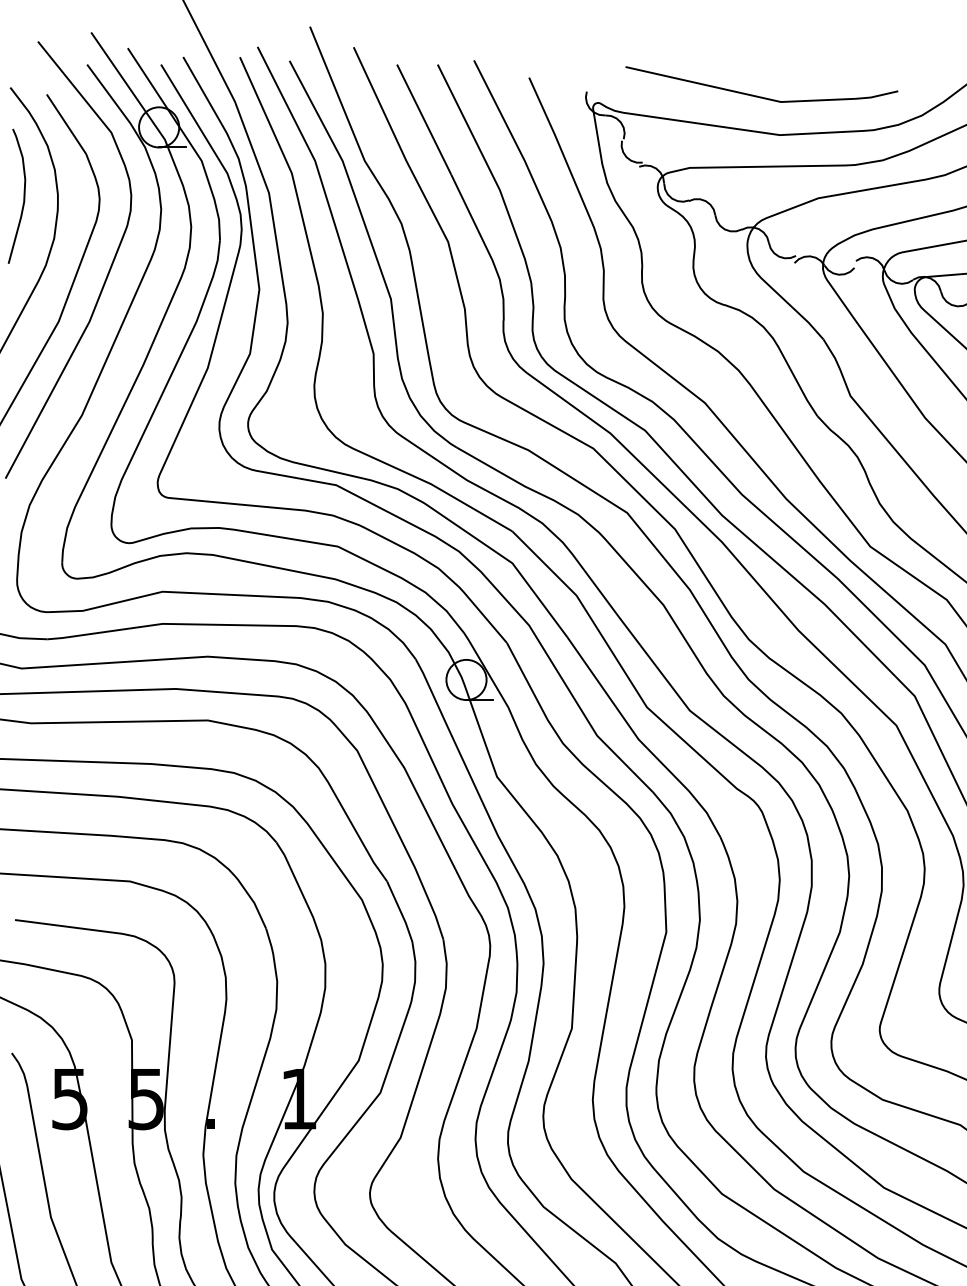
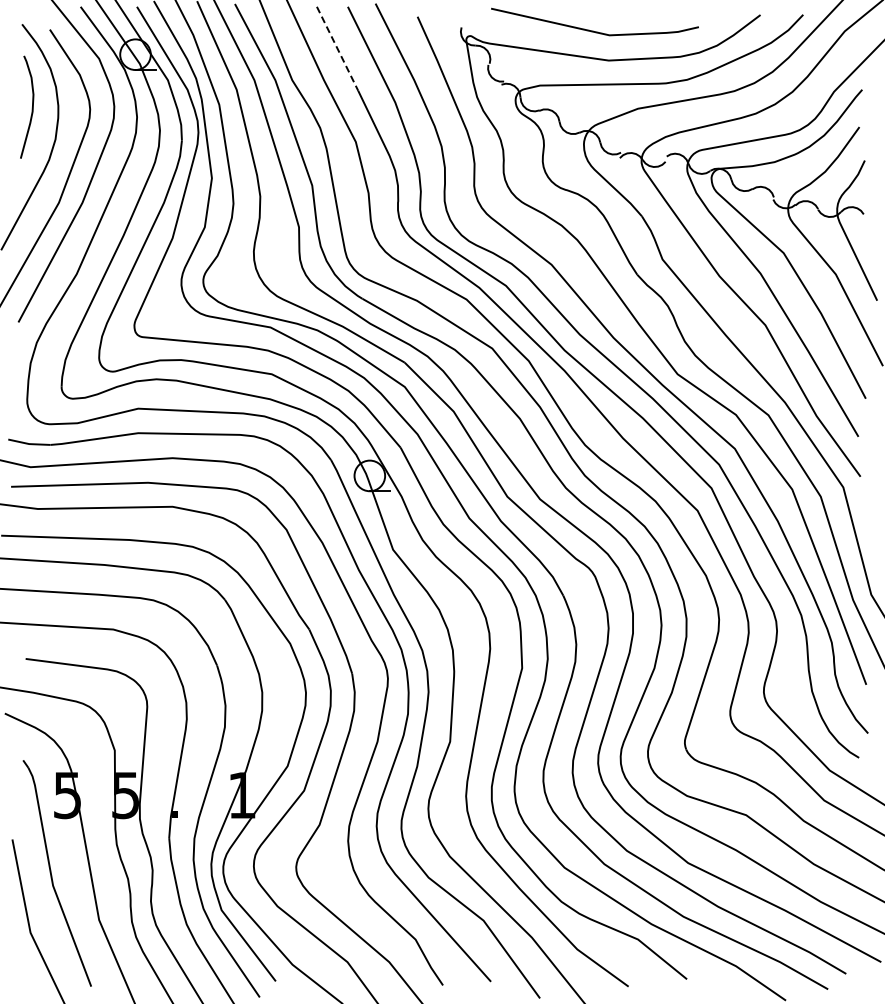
line: (424, 119) -> (337, 48), solid -> dashed

